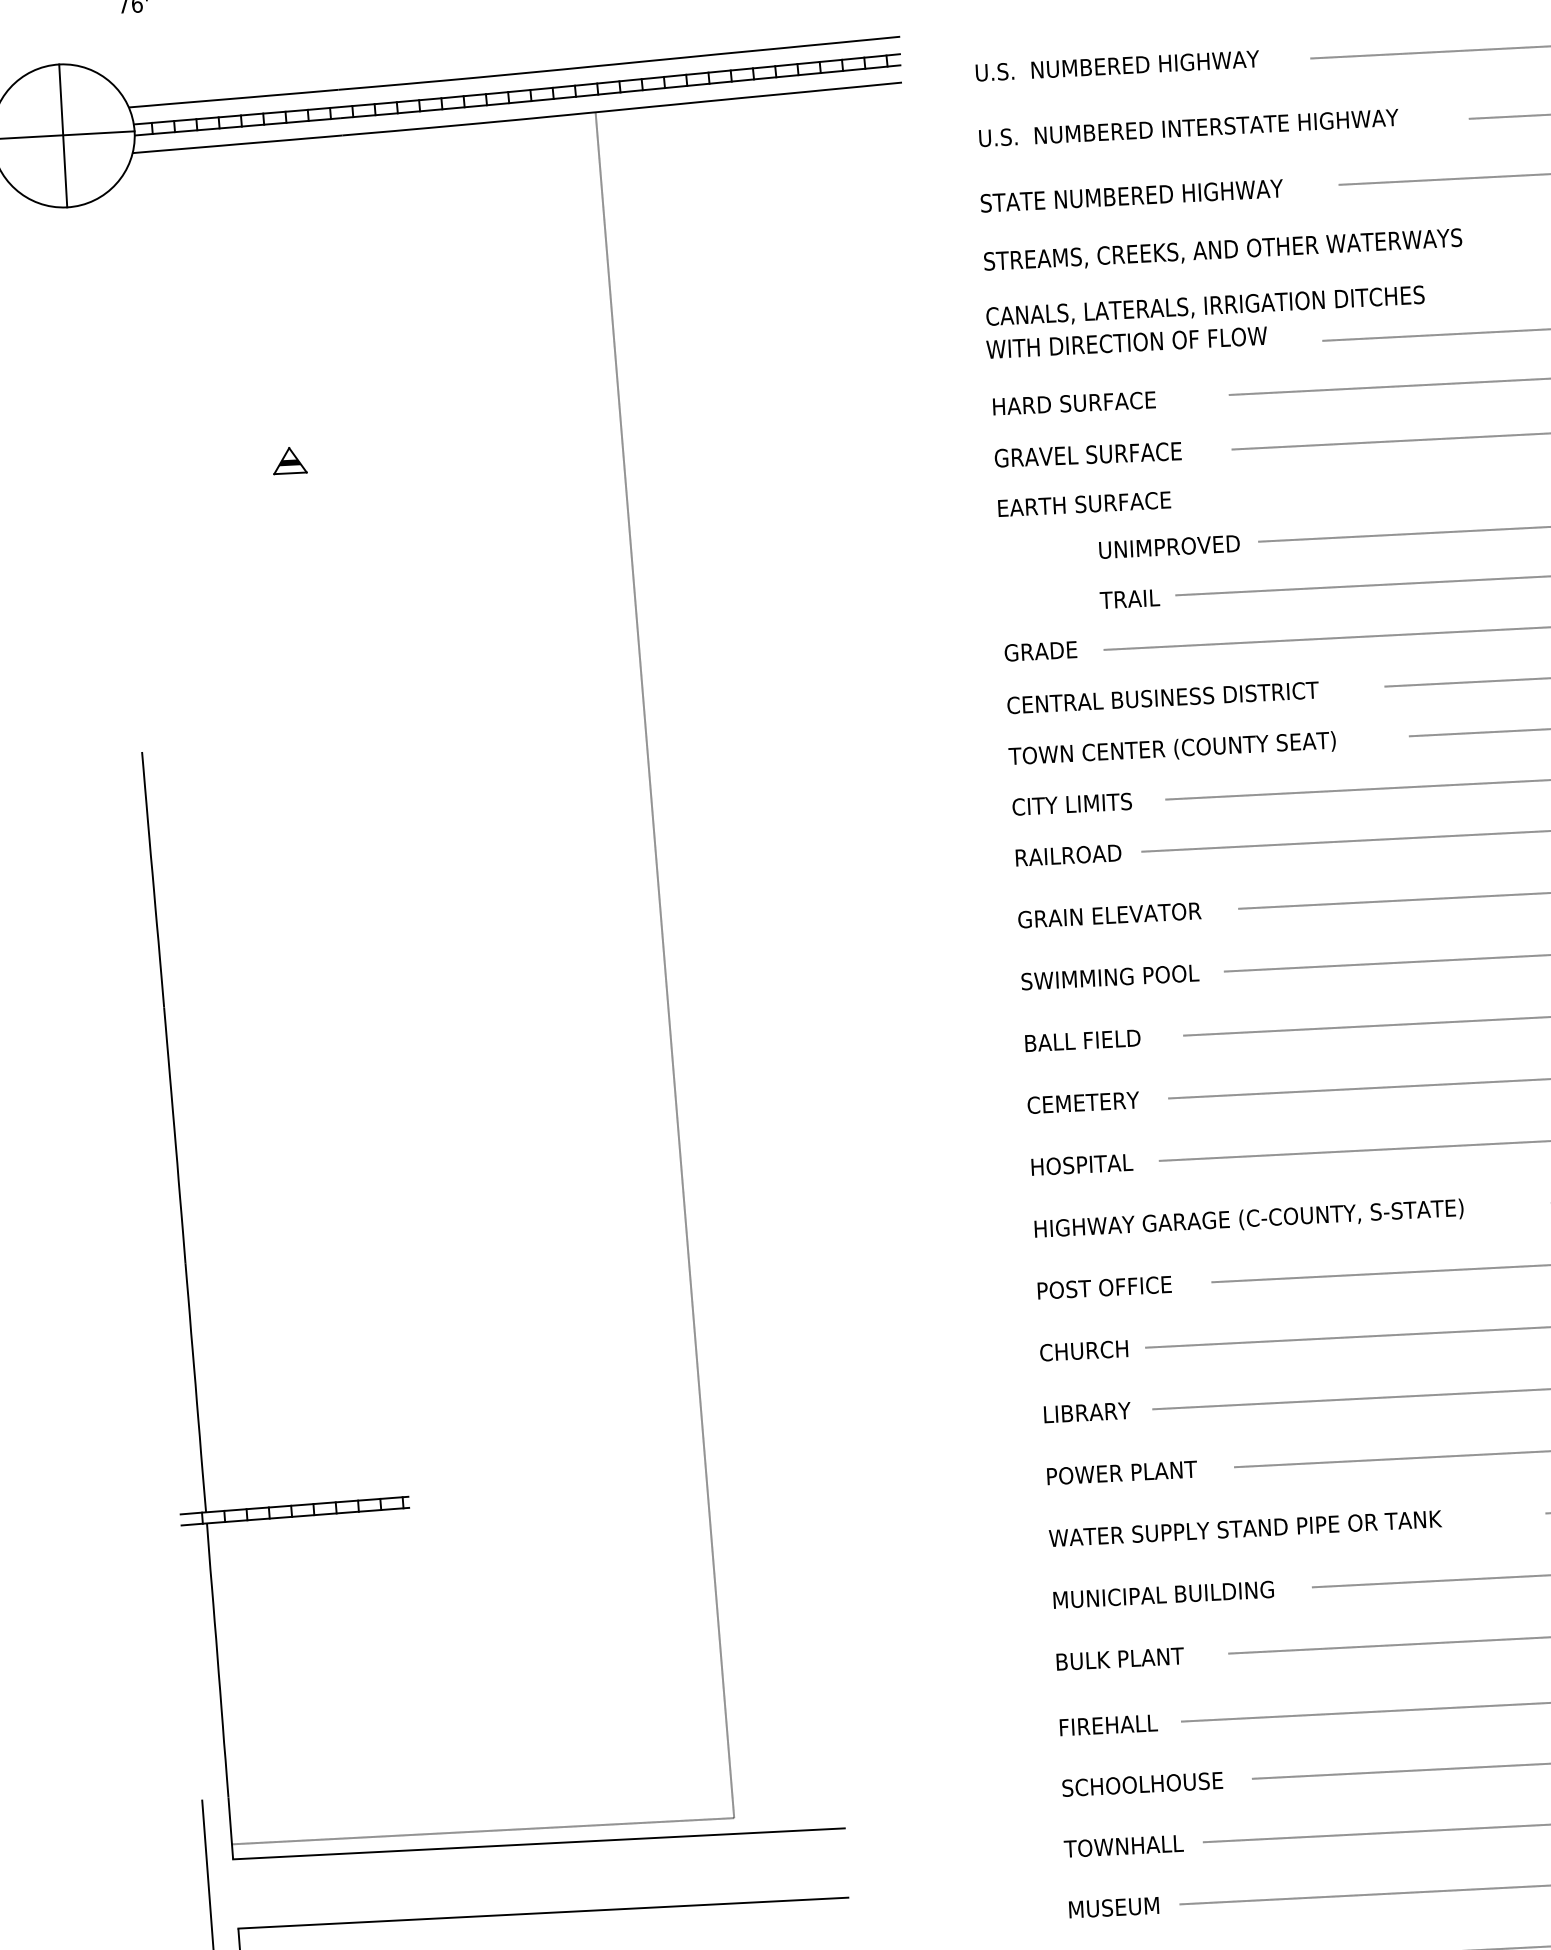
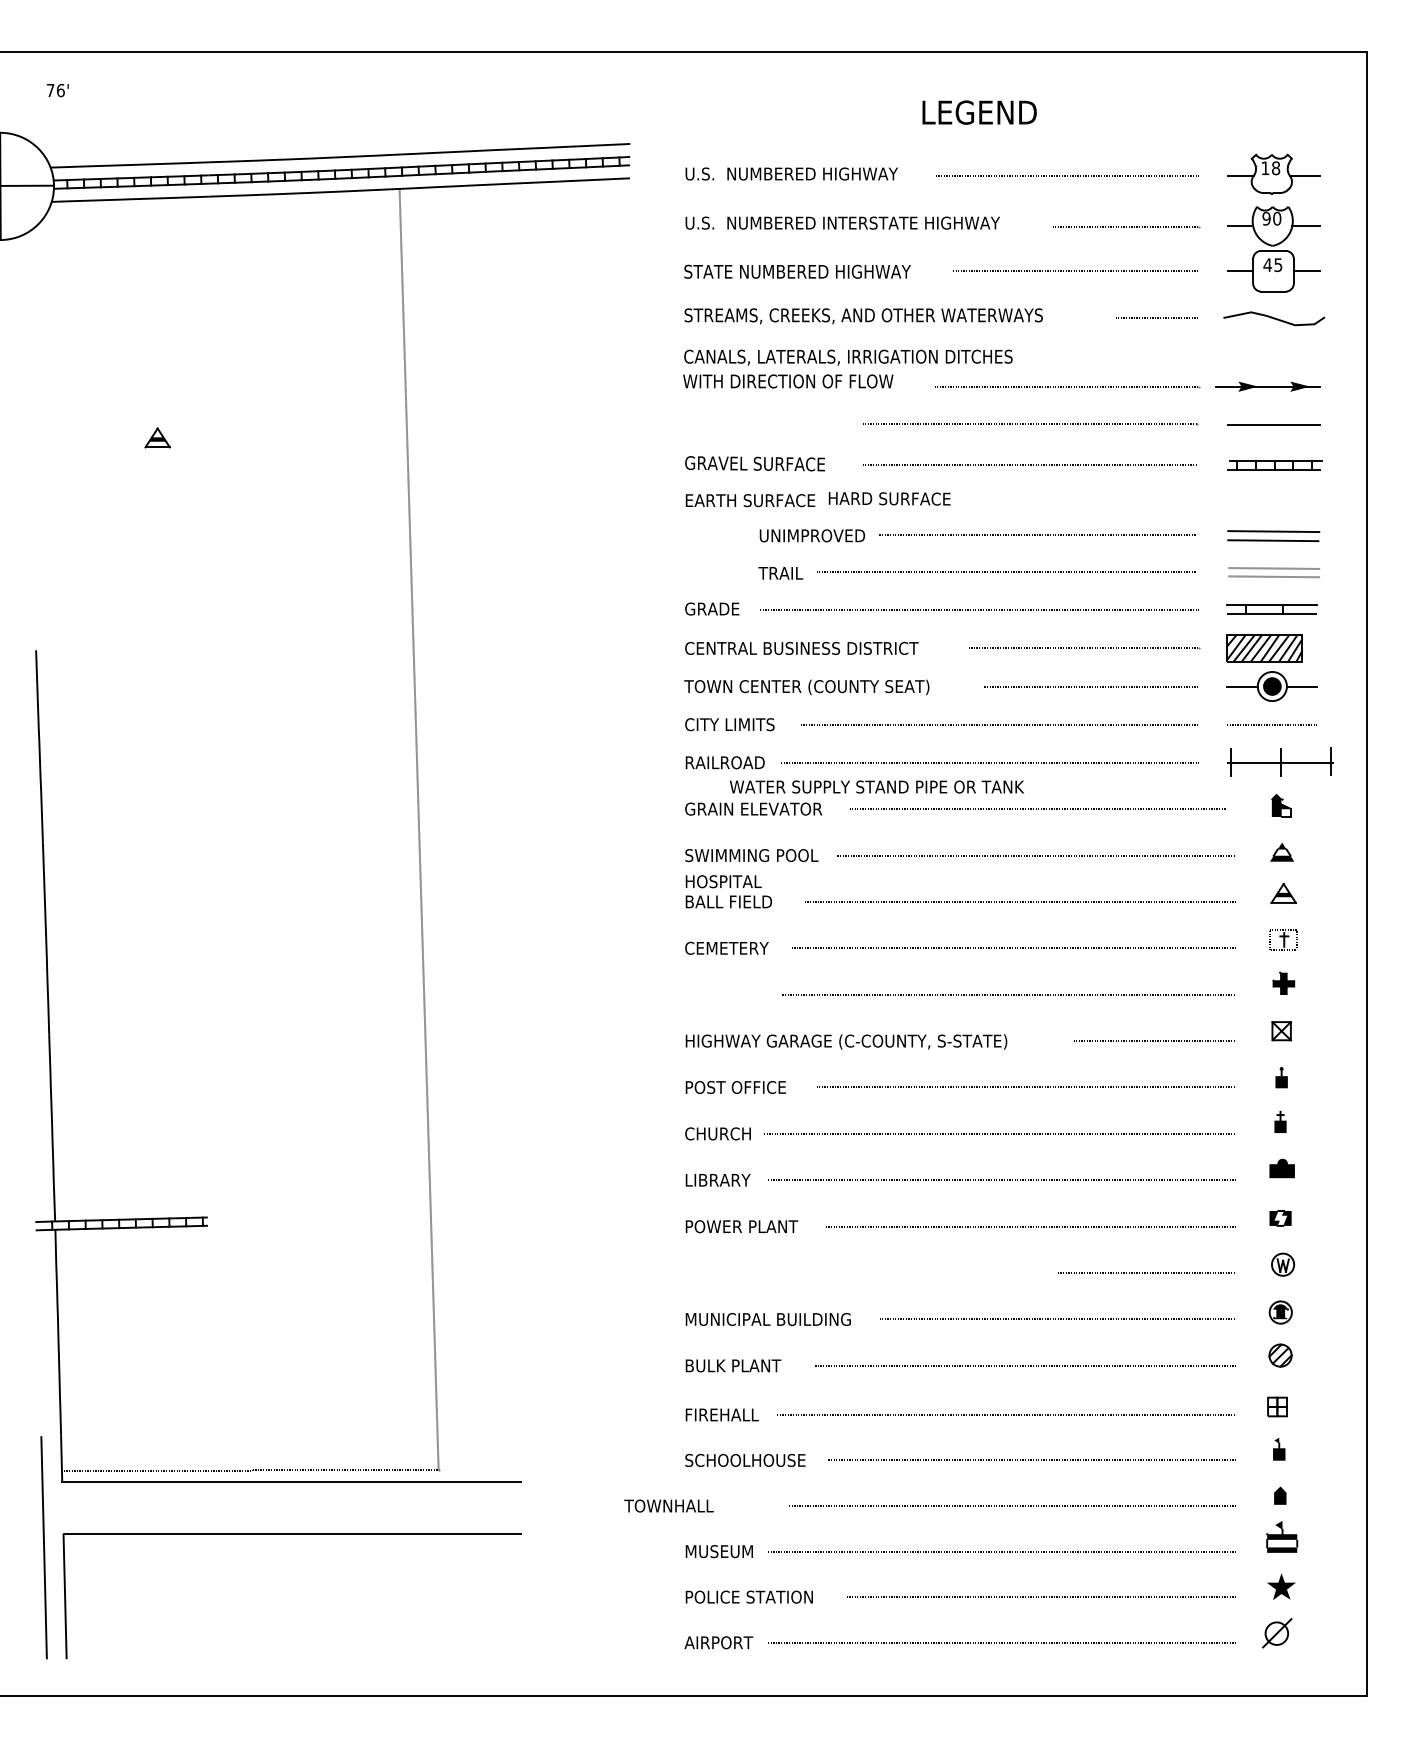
text: (1074, 402) -> (889, 498), moved
text: (1081, 1164) -> (723, 881), moved
text: (1246, 1527) -> (877, 786), moved
text: (1123, 1845) -> (668, 1505), moved

